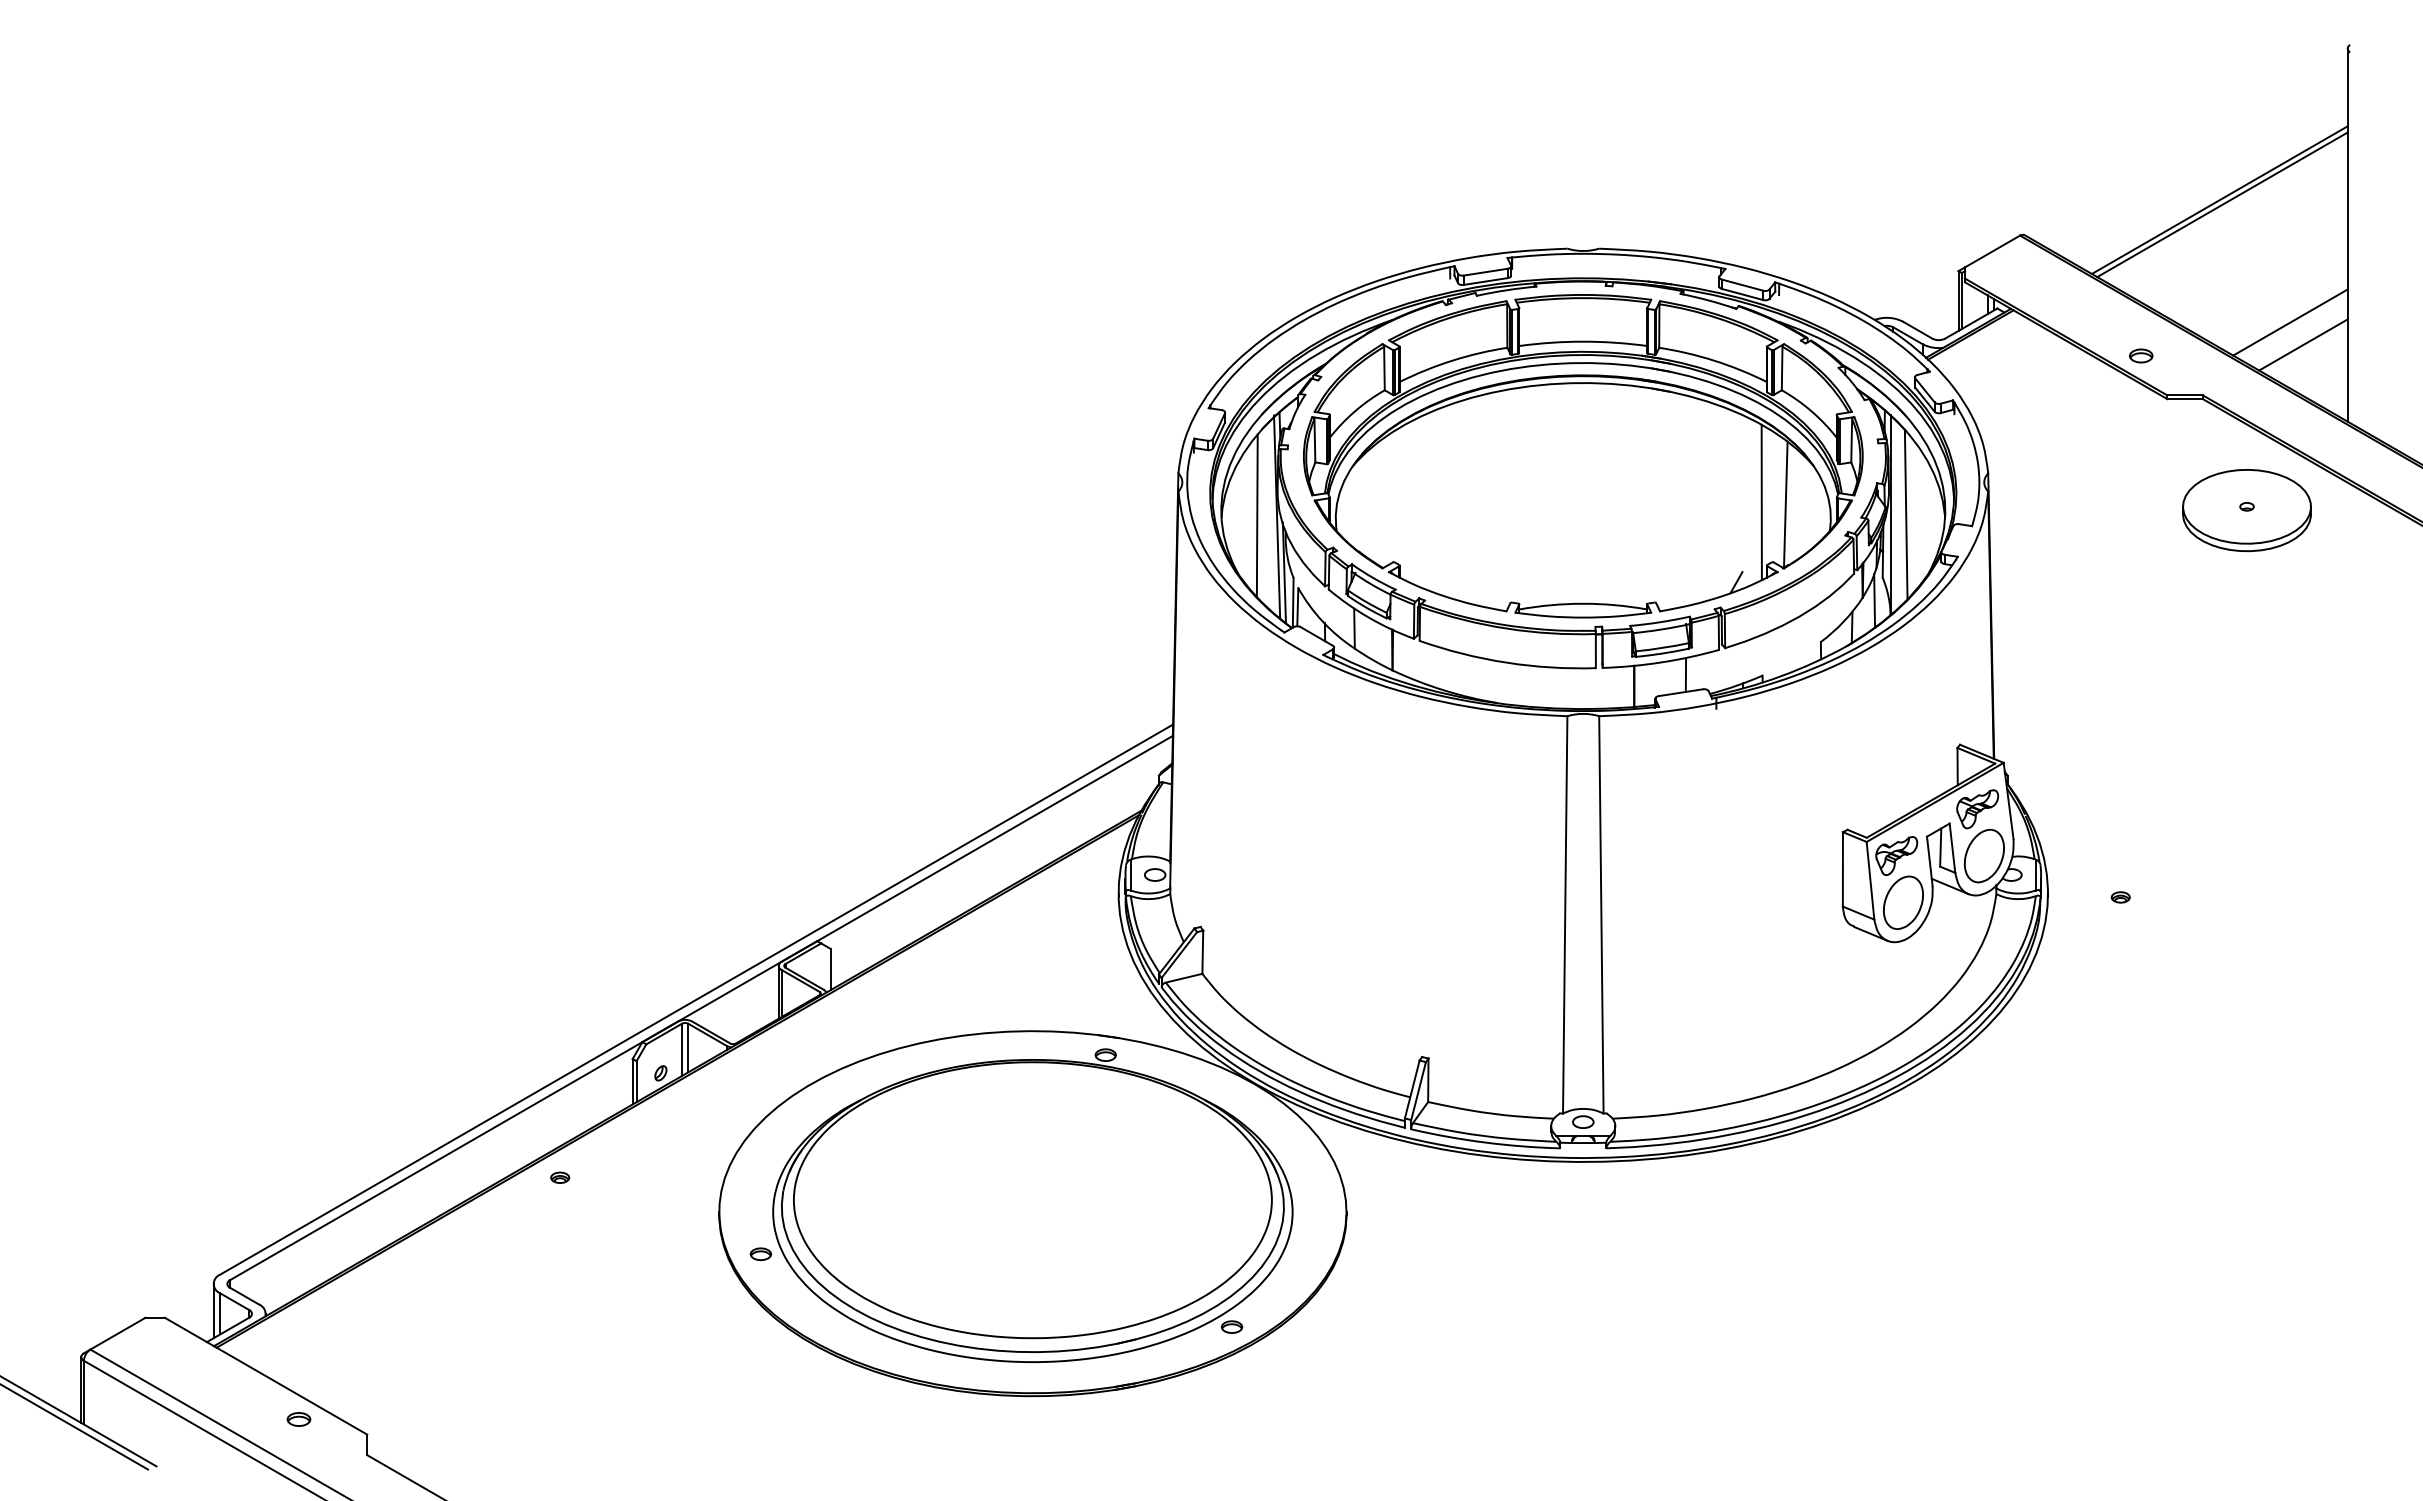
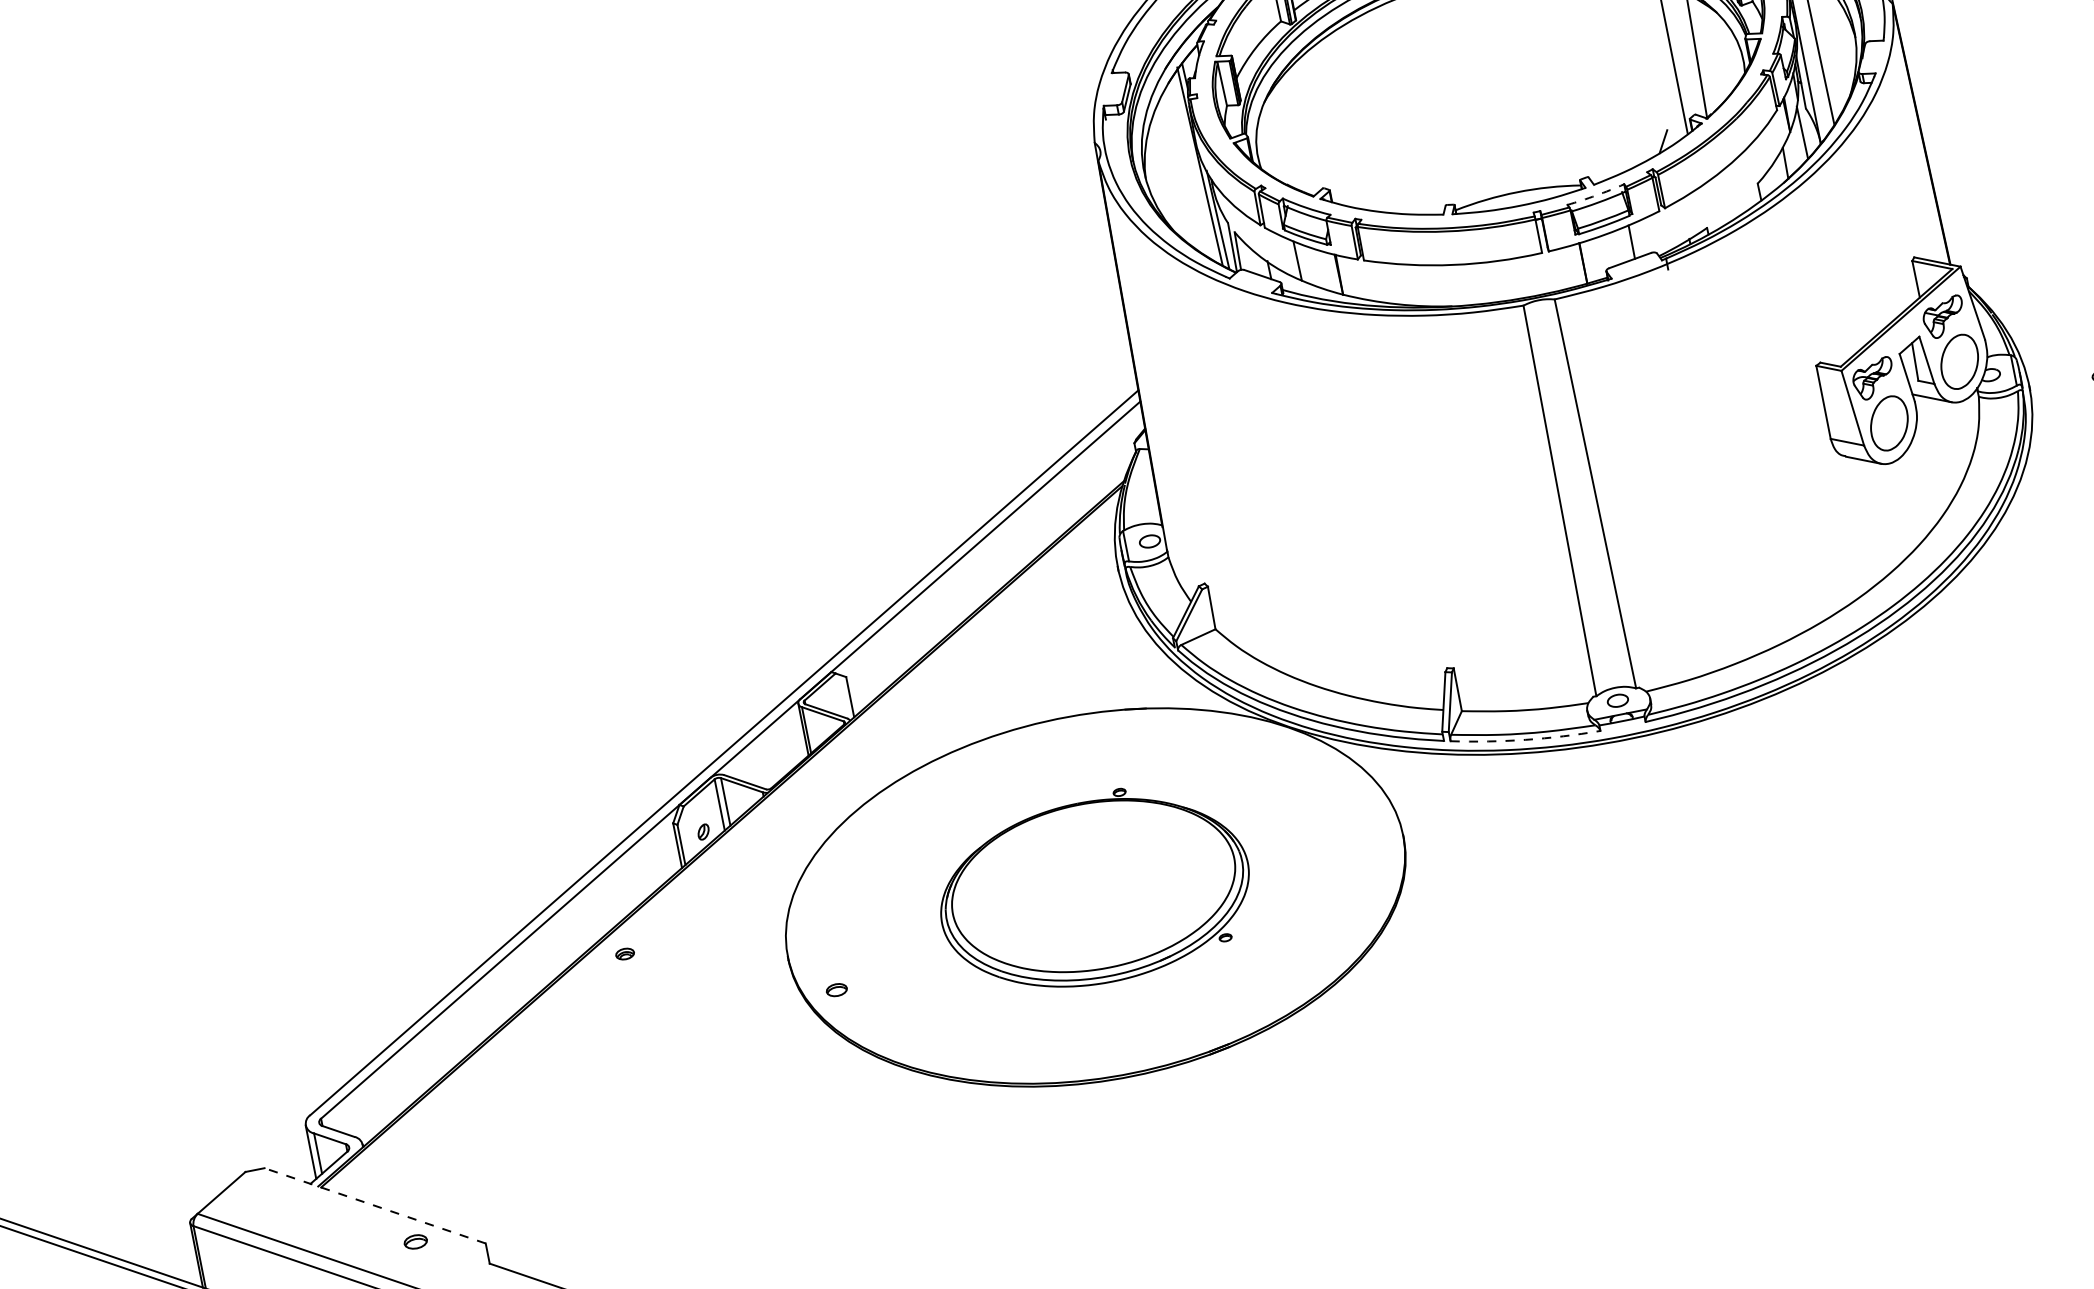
line: (1256, 515) -> (1179, 169), removed
arc: (1660, 622) -> (1596, 195), solid -> dashed
arc: (1485, 1142) -> (1525, 739), solid -> dashed
part: (1032, 1205) -> (1093, 889), size x0.6
line: (266, 1376) -> (375, 1206), solid -> dashed

